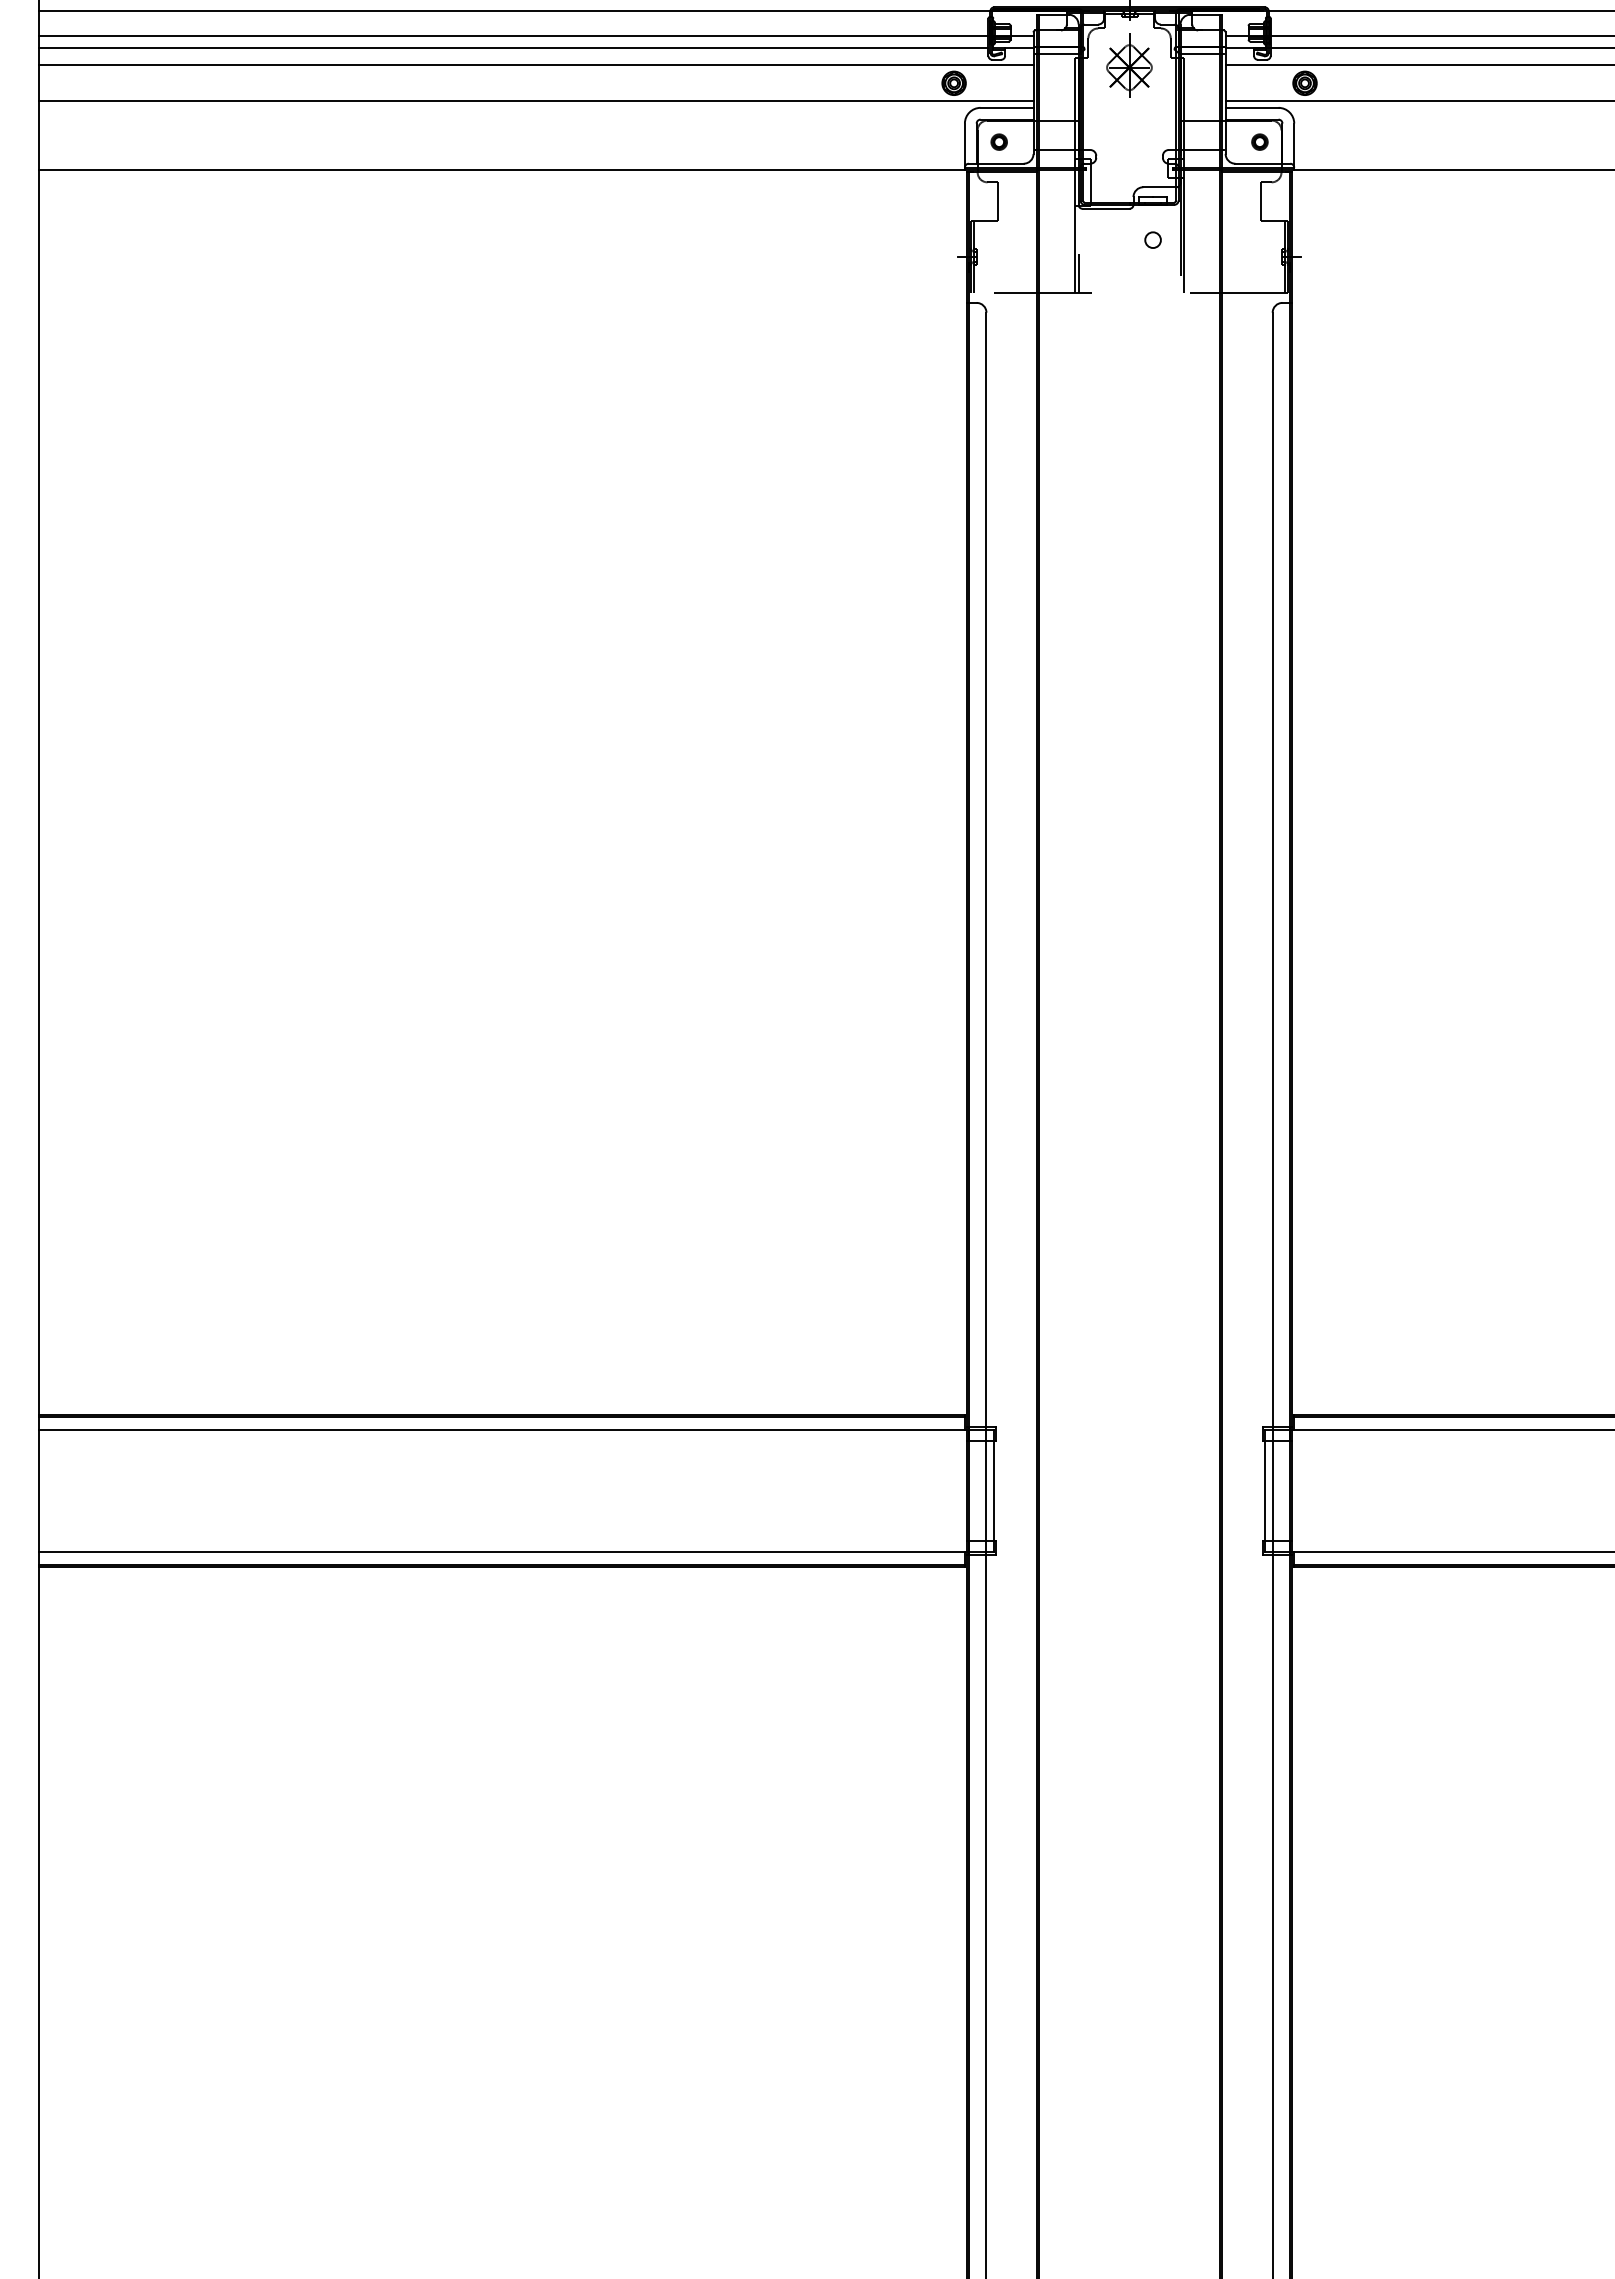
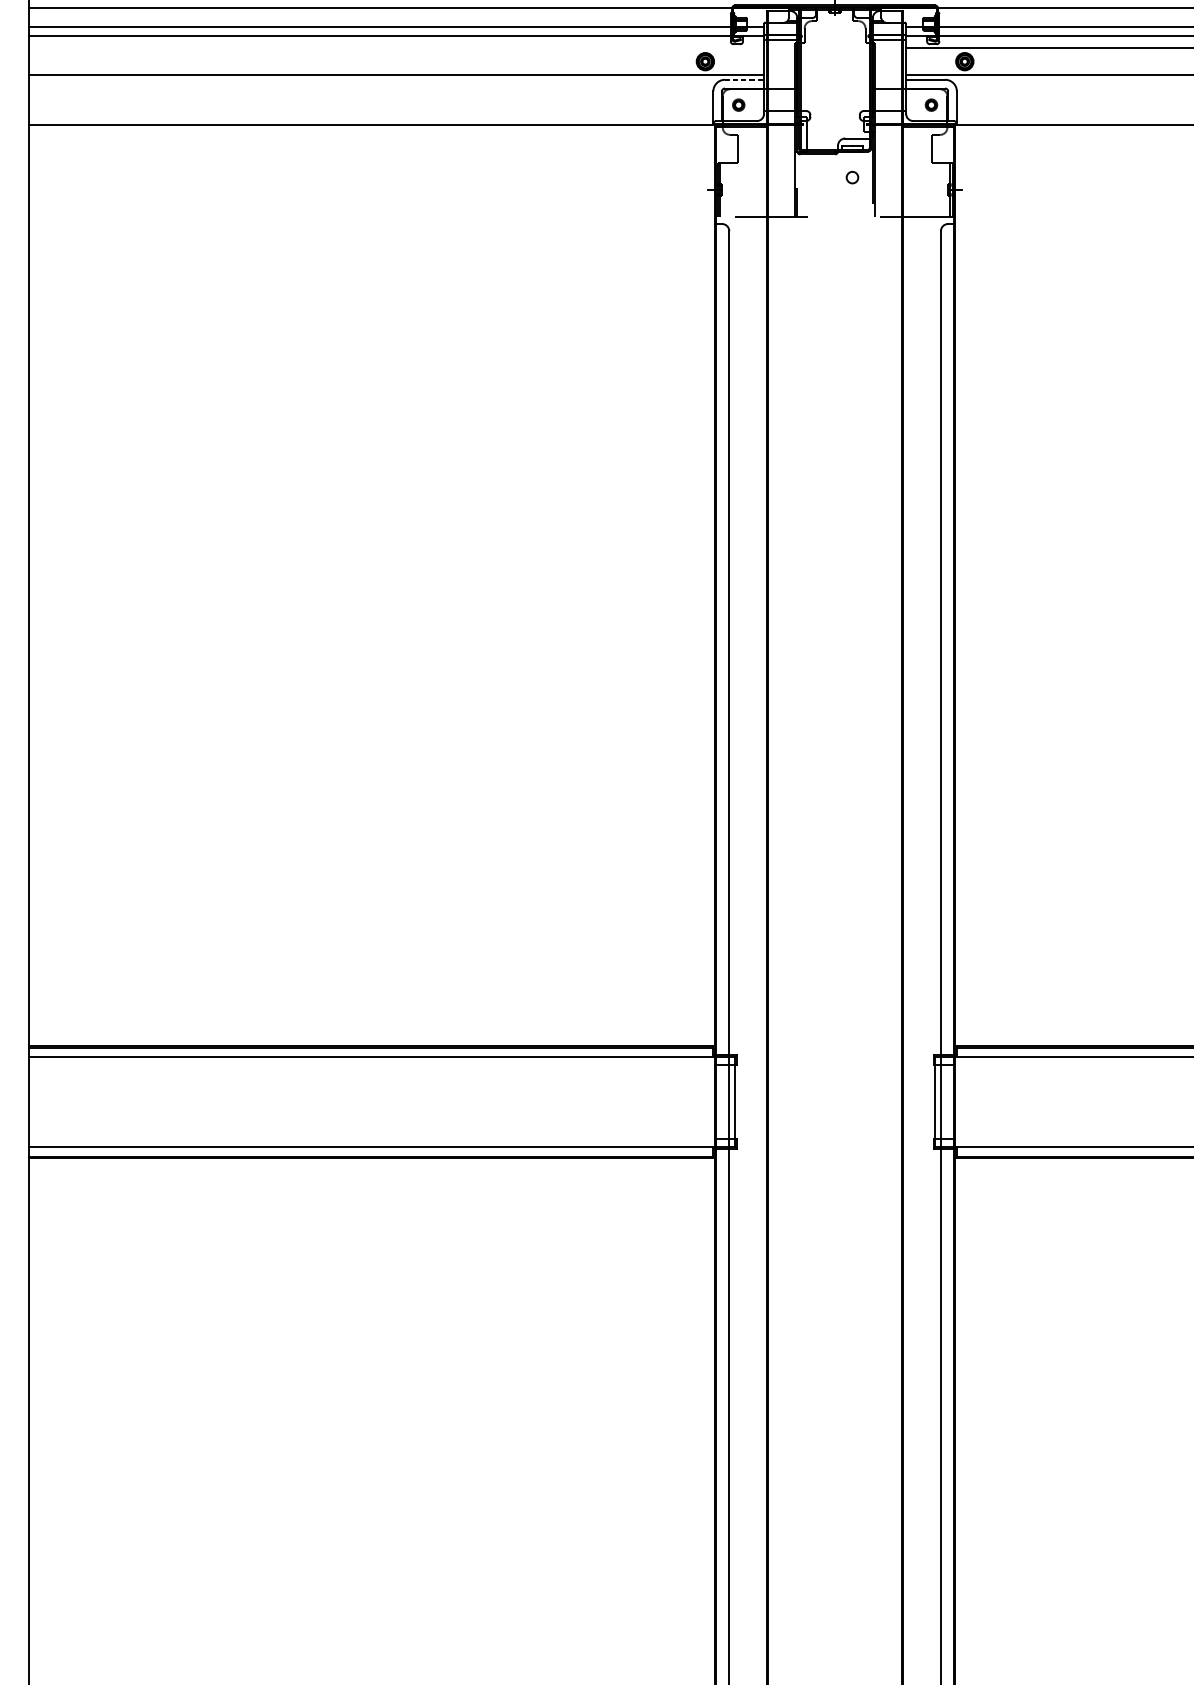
line: (536, 64) -> (396, 47), removed
part: (1129, 65) -> (835, 48), removed
line: (1007, 107) -> (744, 79), solid -> dashed

